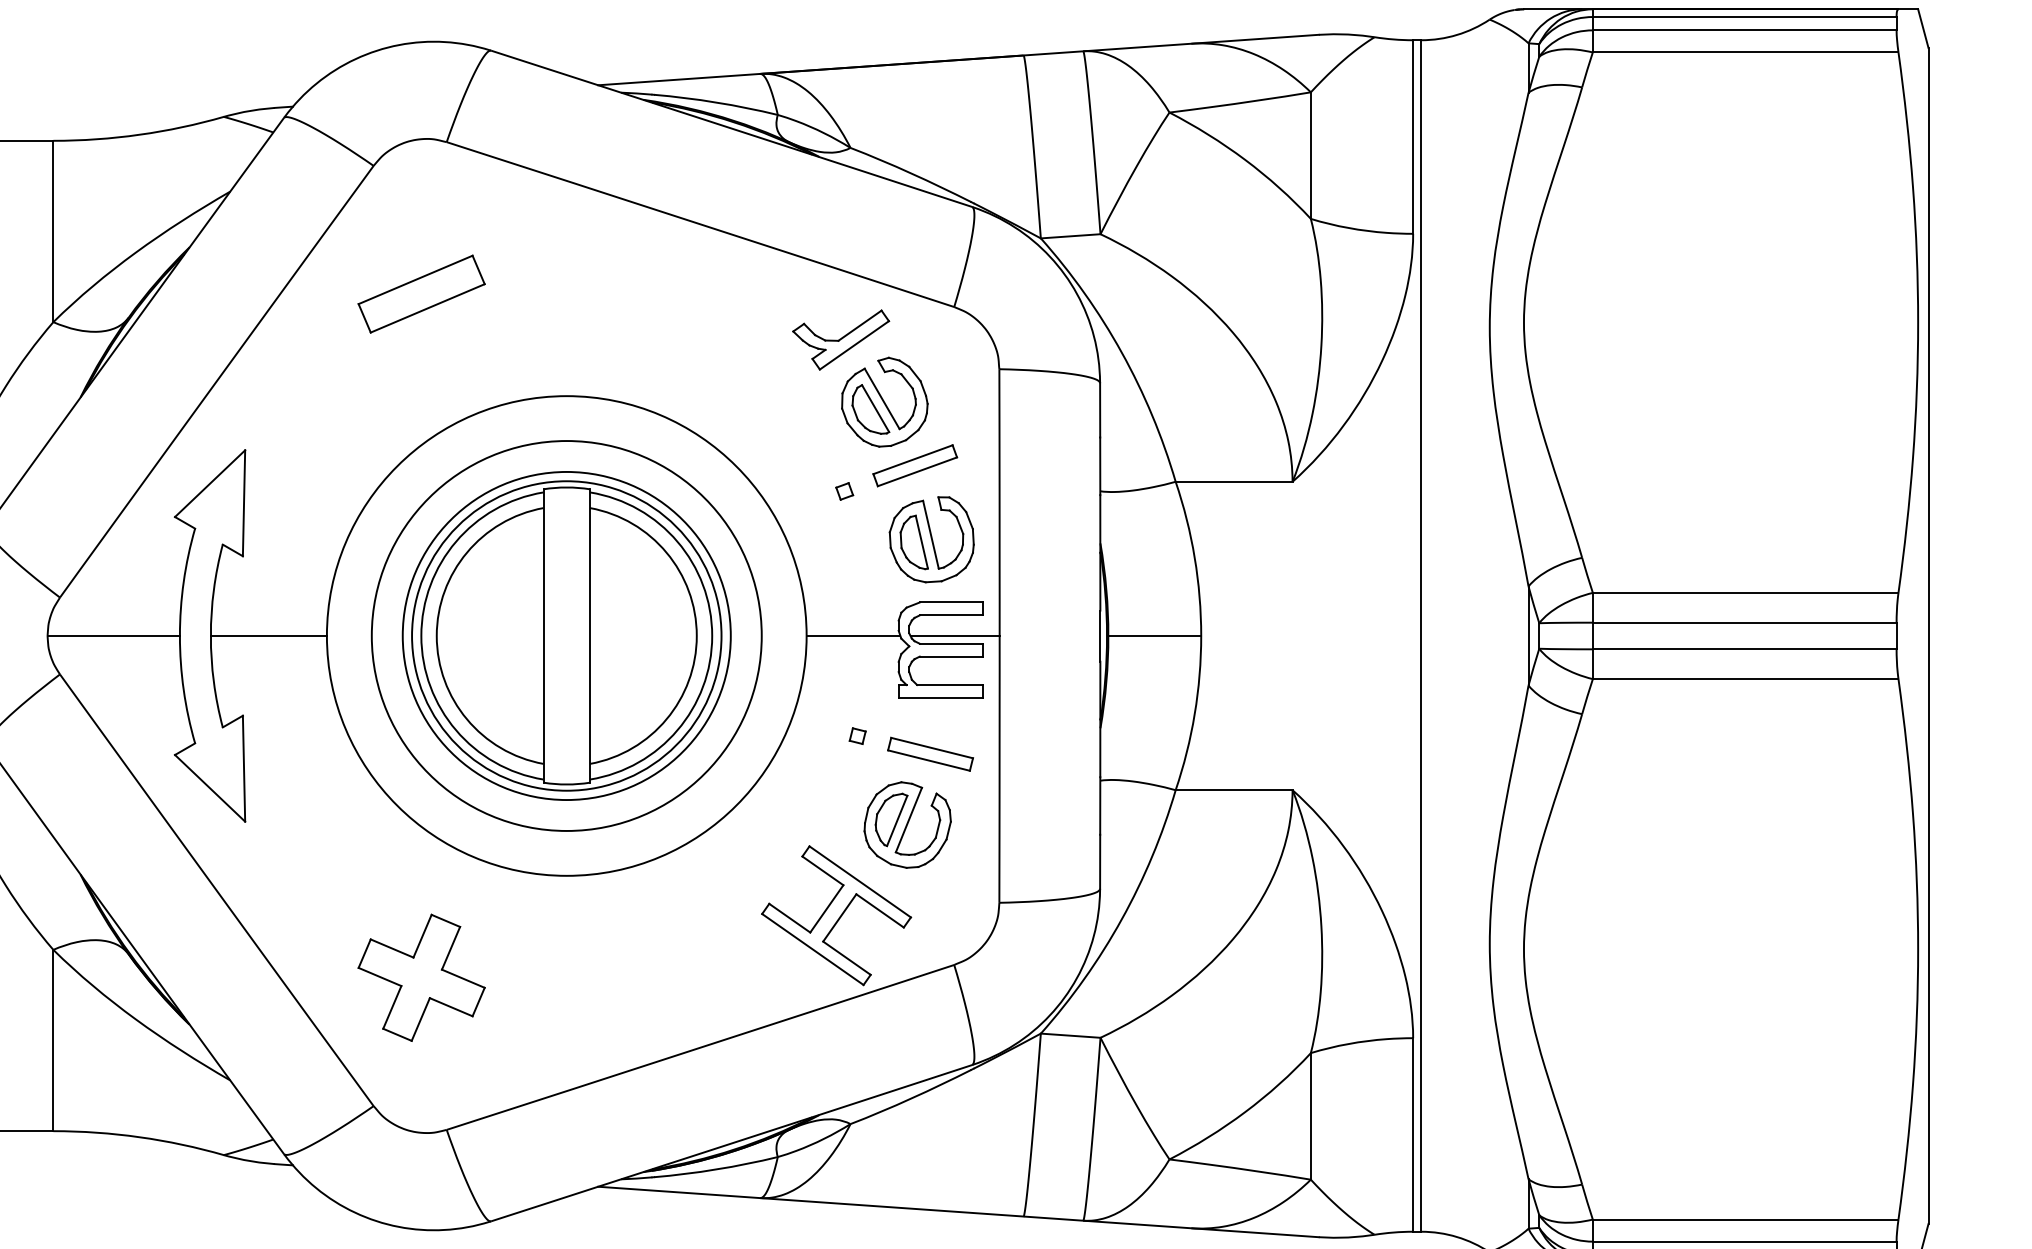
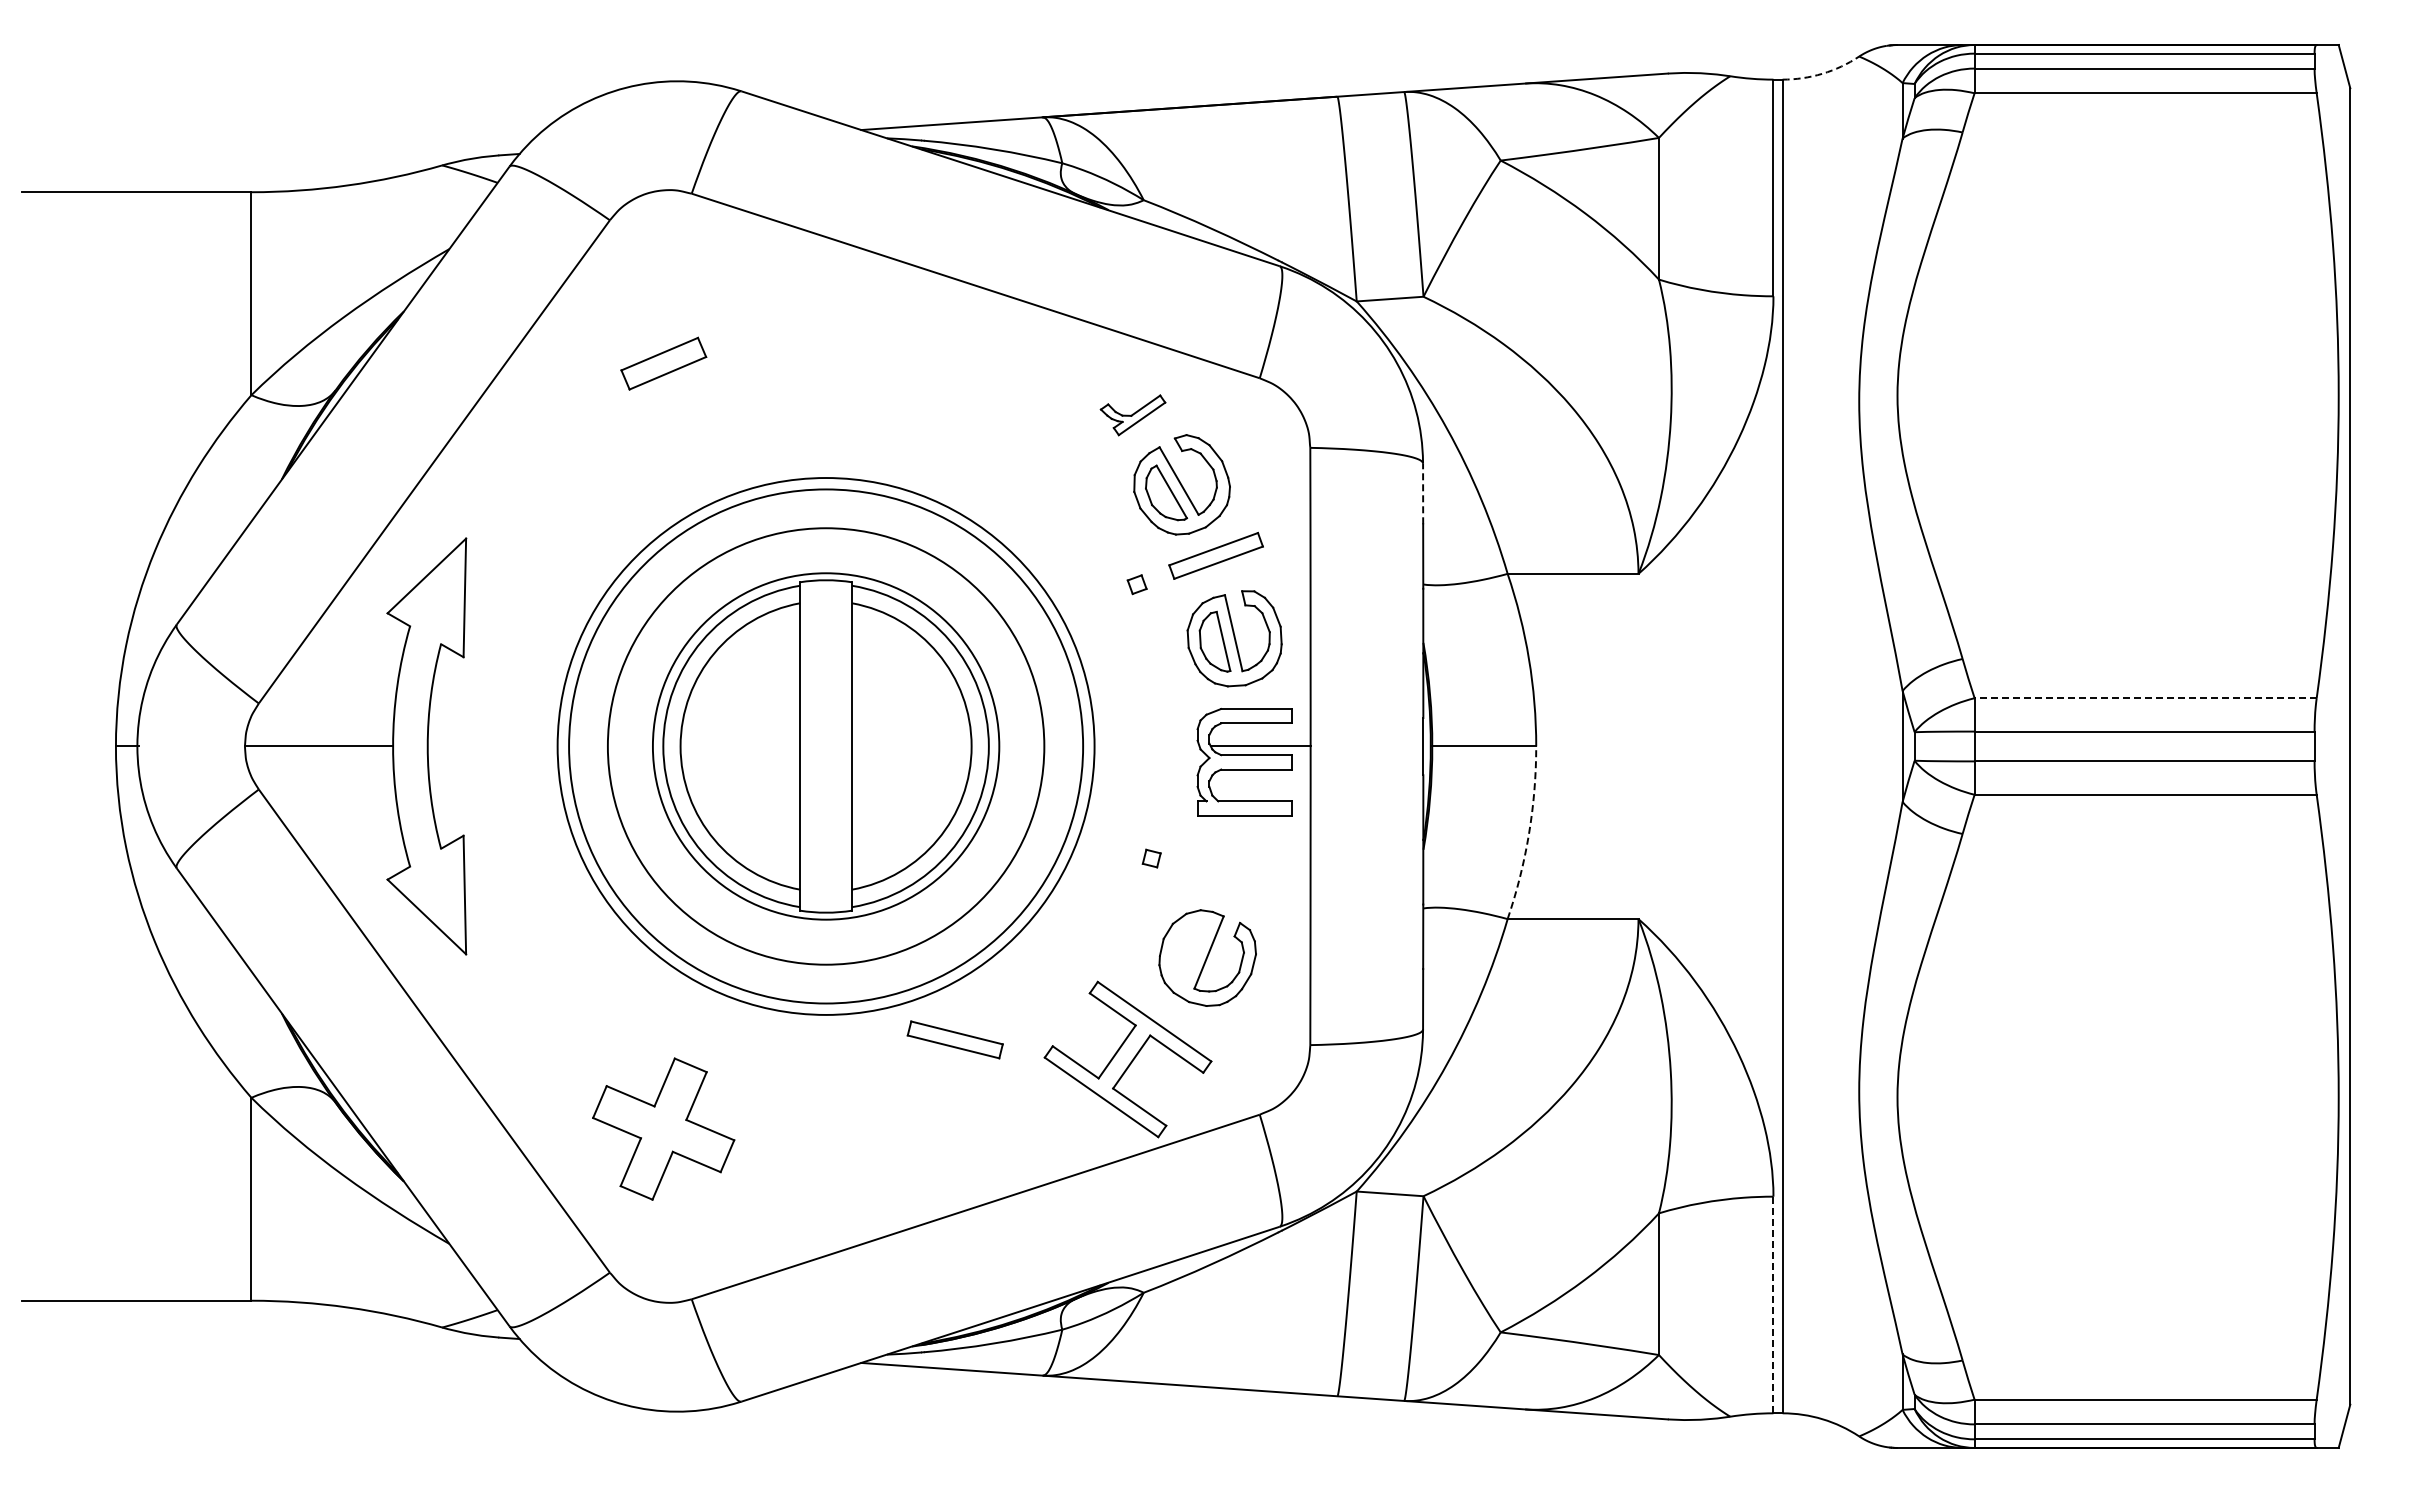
arc: (1456, 34) -> (1822, 73), solid -> dashed
part: (421, 293) -> (663, 363), size x0.6
part: (840, 340) -> (1132, 415), size x0.6
line: (1100, 409) -> (1423, 493), solid -> dashed
line: (1745, 593) -> (2145, 698), solid -> dashed
line: (268, 636) -> (492, 746), removed
circle: (566, 636) -> (825, 746), size x1.4
line: (853, 636) -> (1146, 746), removed
arc: (1195, 713) -> (1529, 833), solid -> dashed
part: (929, 753) -> (954, 1039), moved
part: (891, 820) -> (1189, 952), removed
line: (1413, 1134) -> (1773, 1304), solid -> dashed

